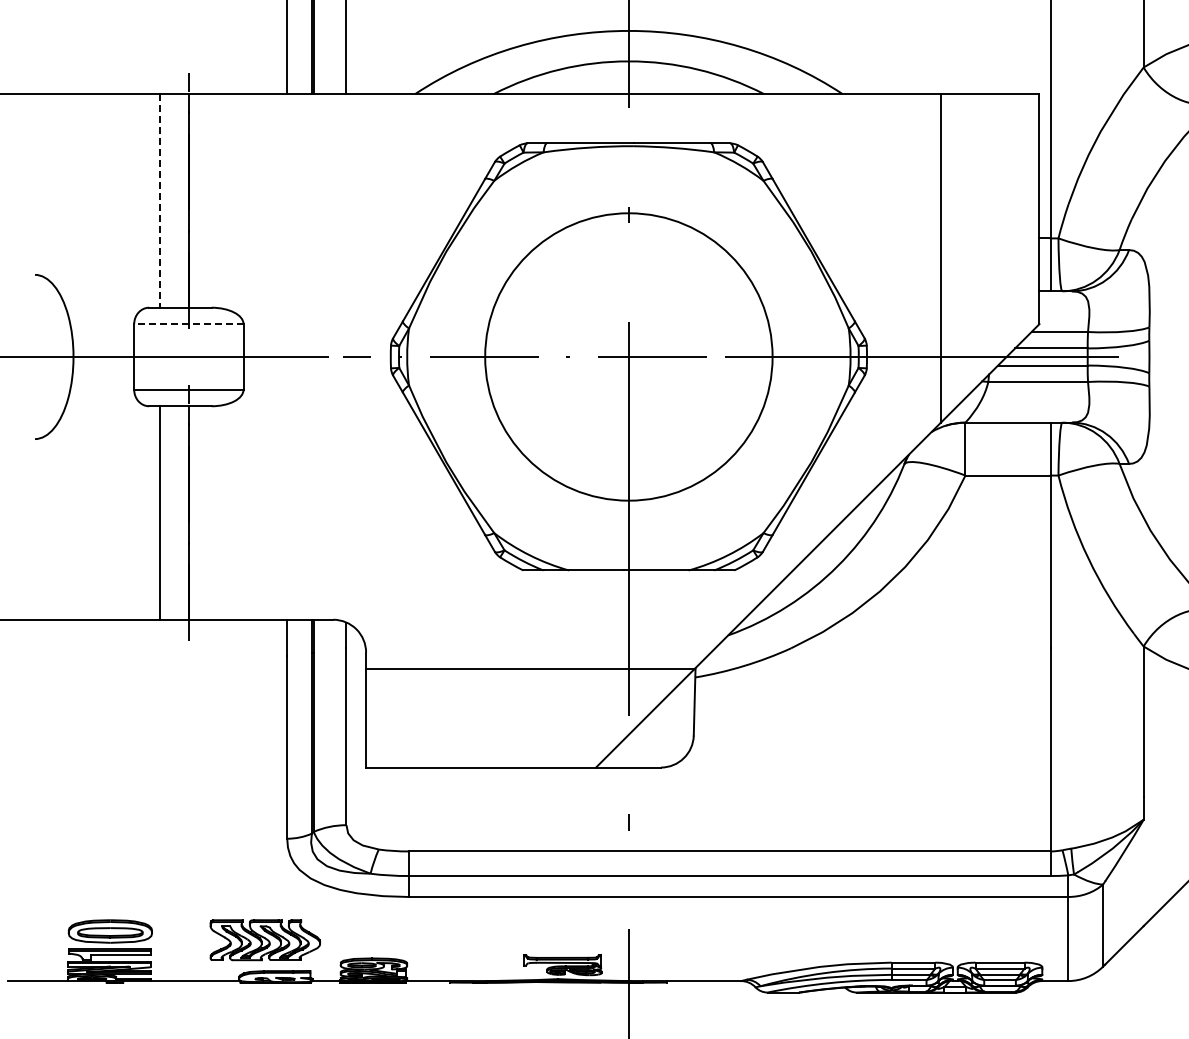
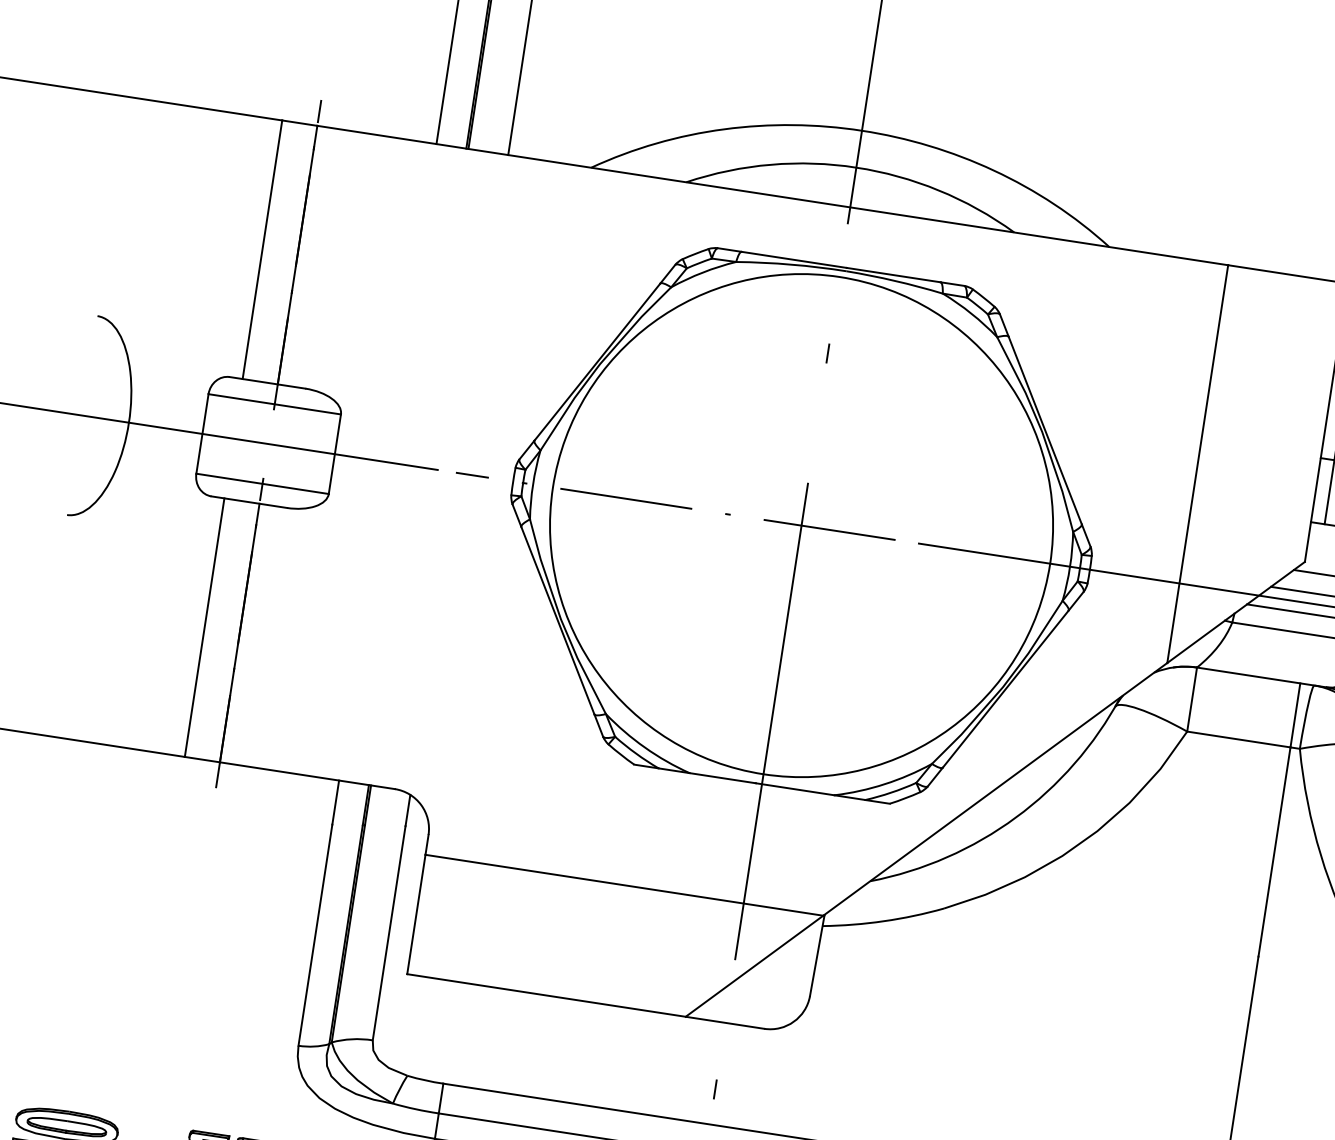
line: (159, 200) -> (262, 249), dashed -> solid
line: (188, 324) -> (274, 404), dashed -> solid
circle: (628, 356) -> (801, 524), size x1.43

